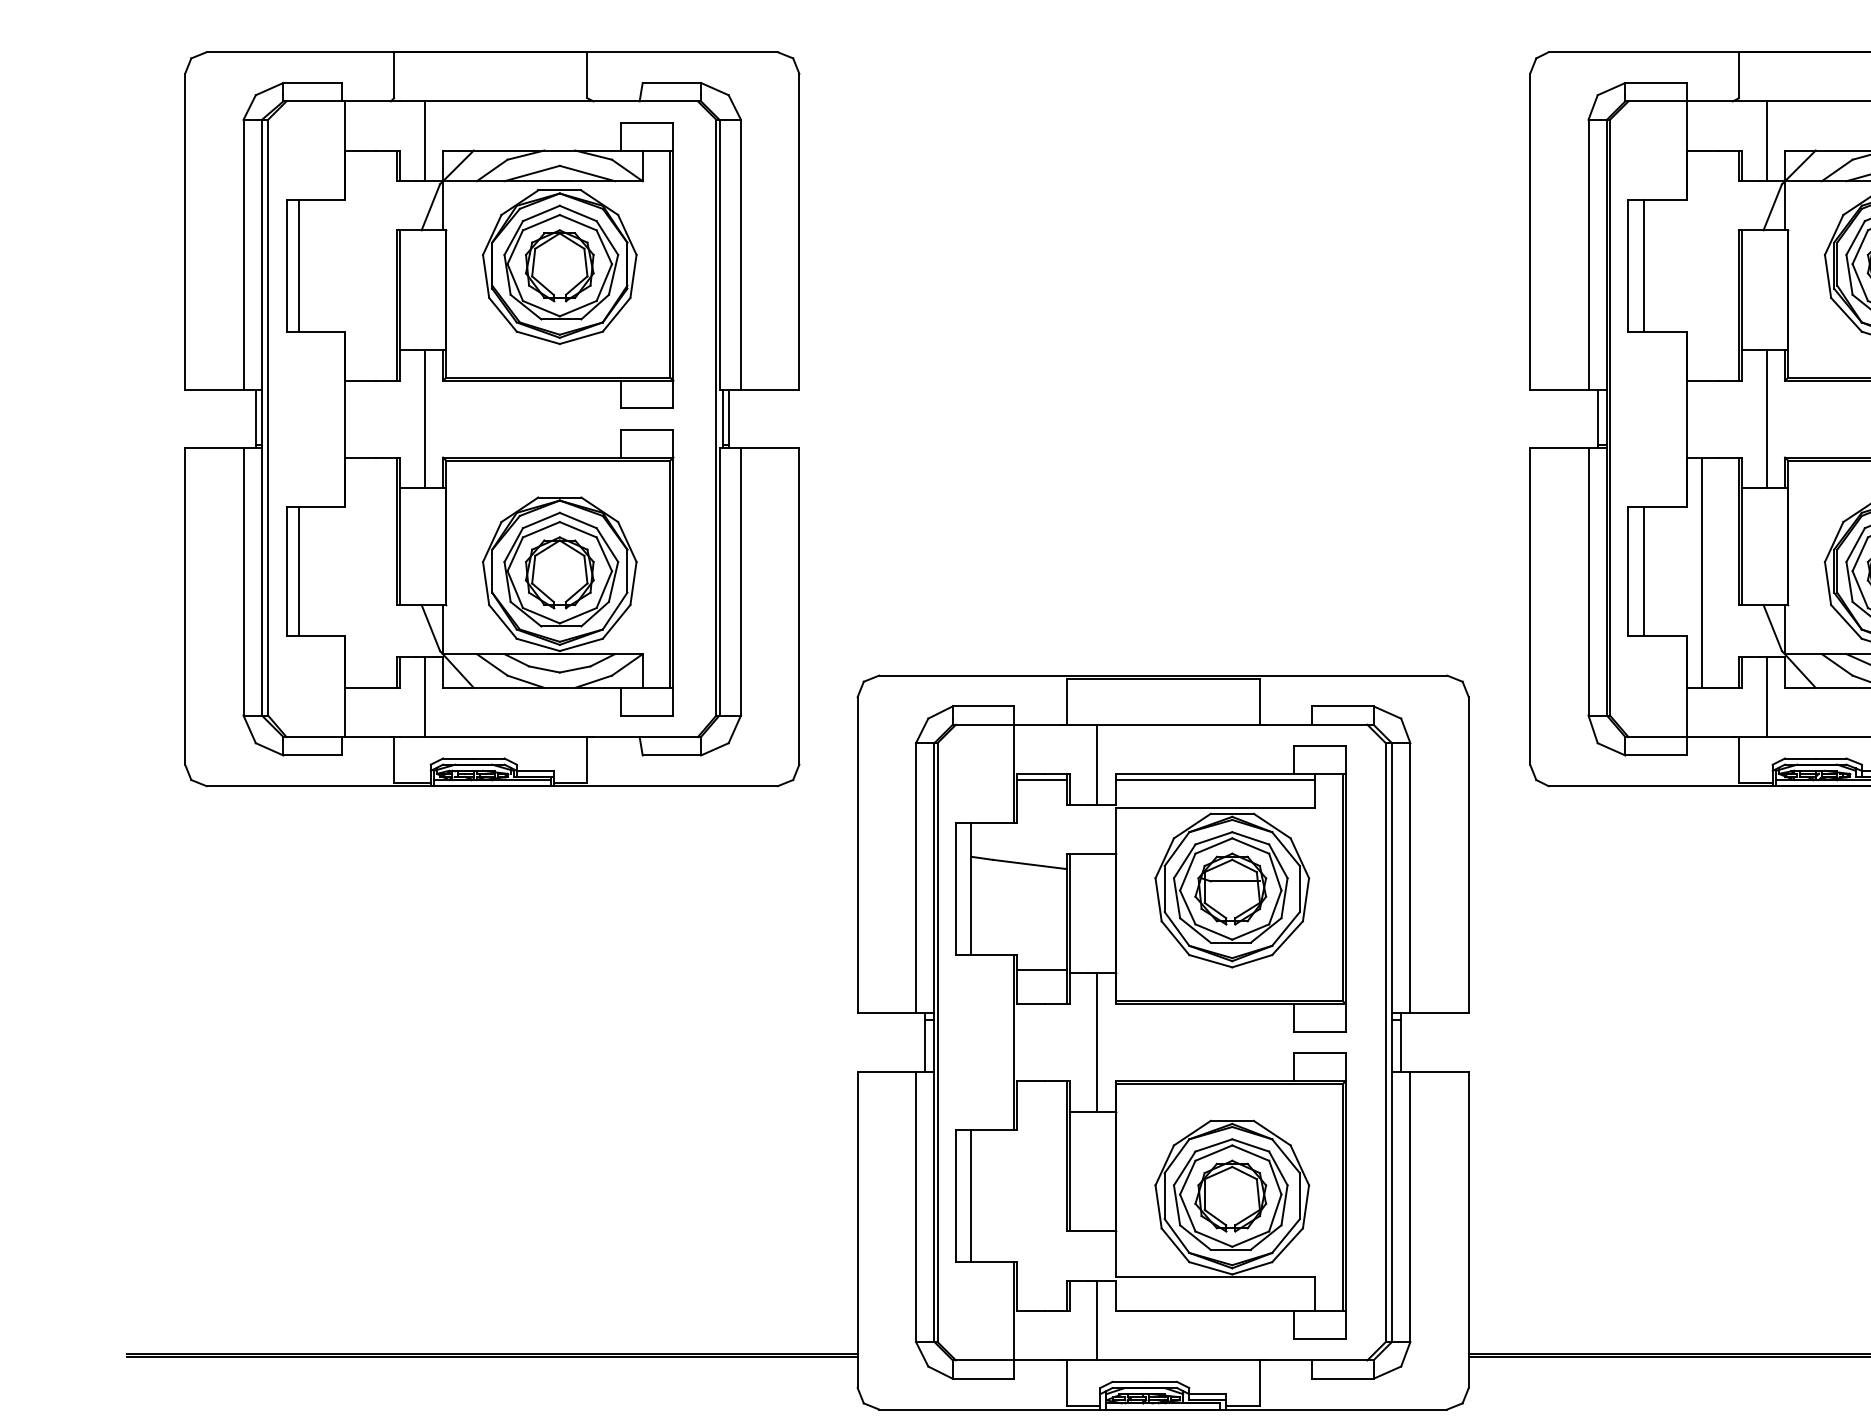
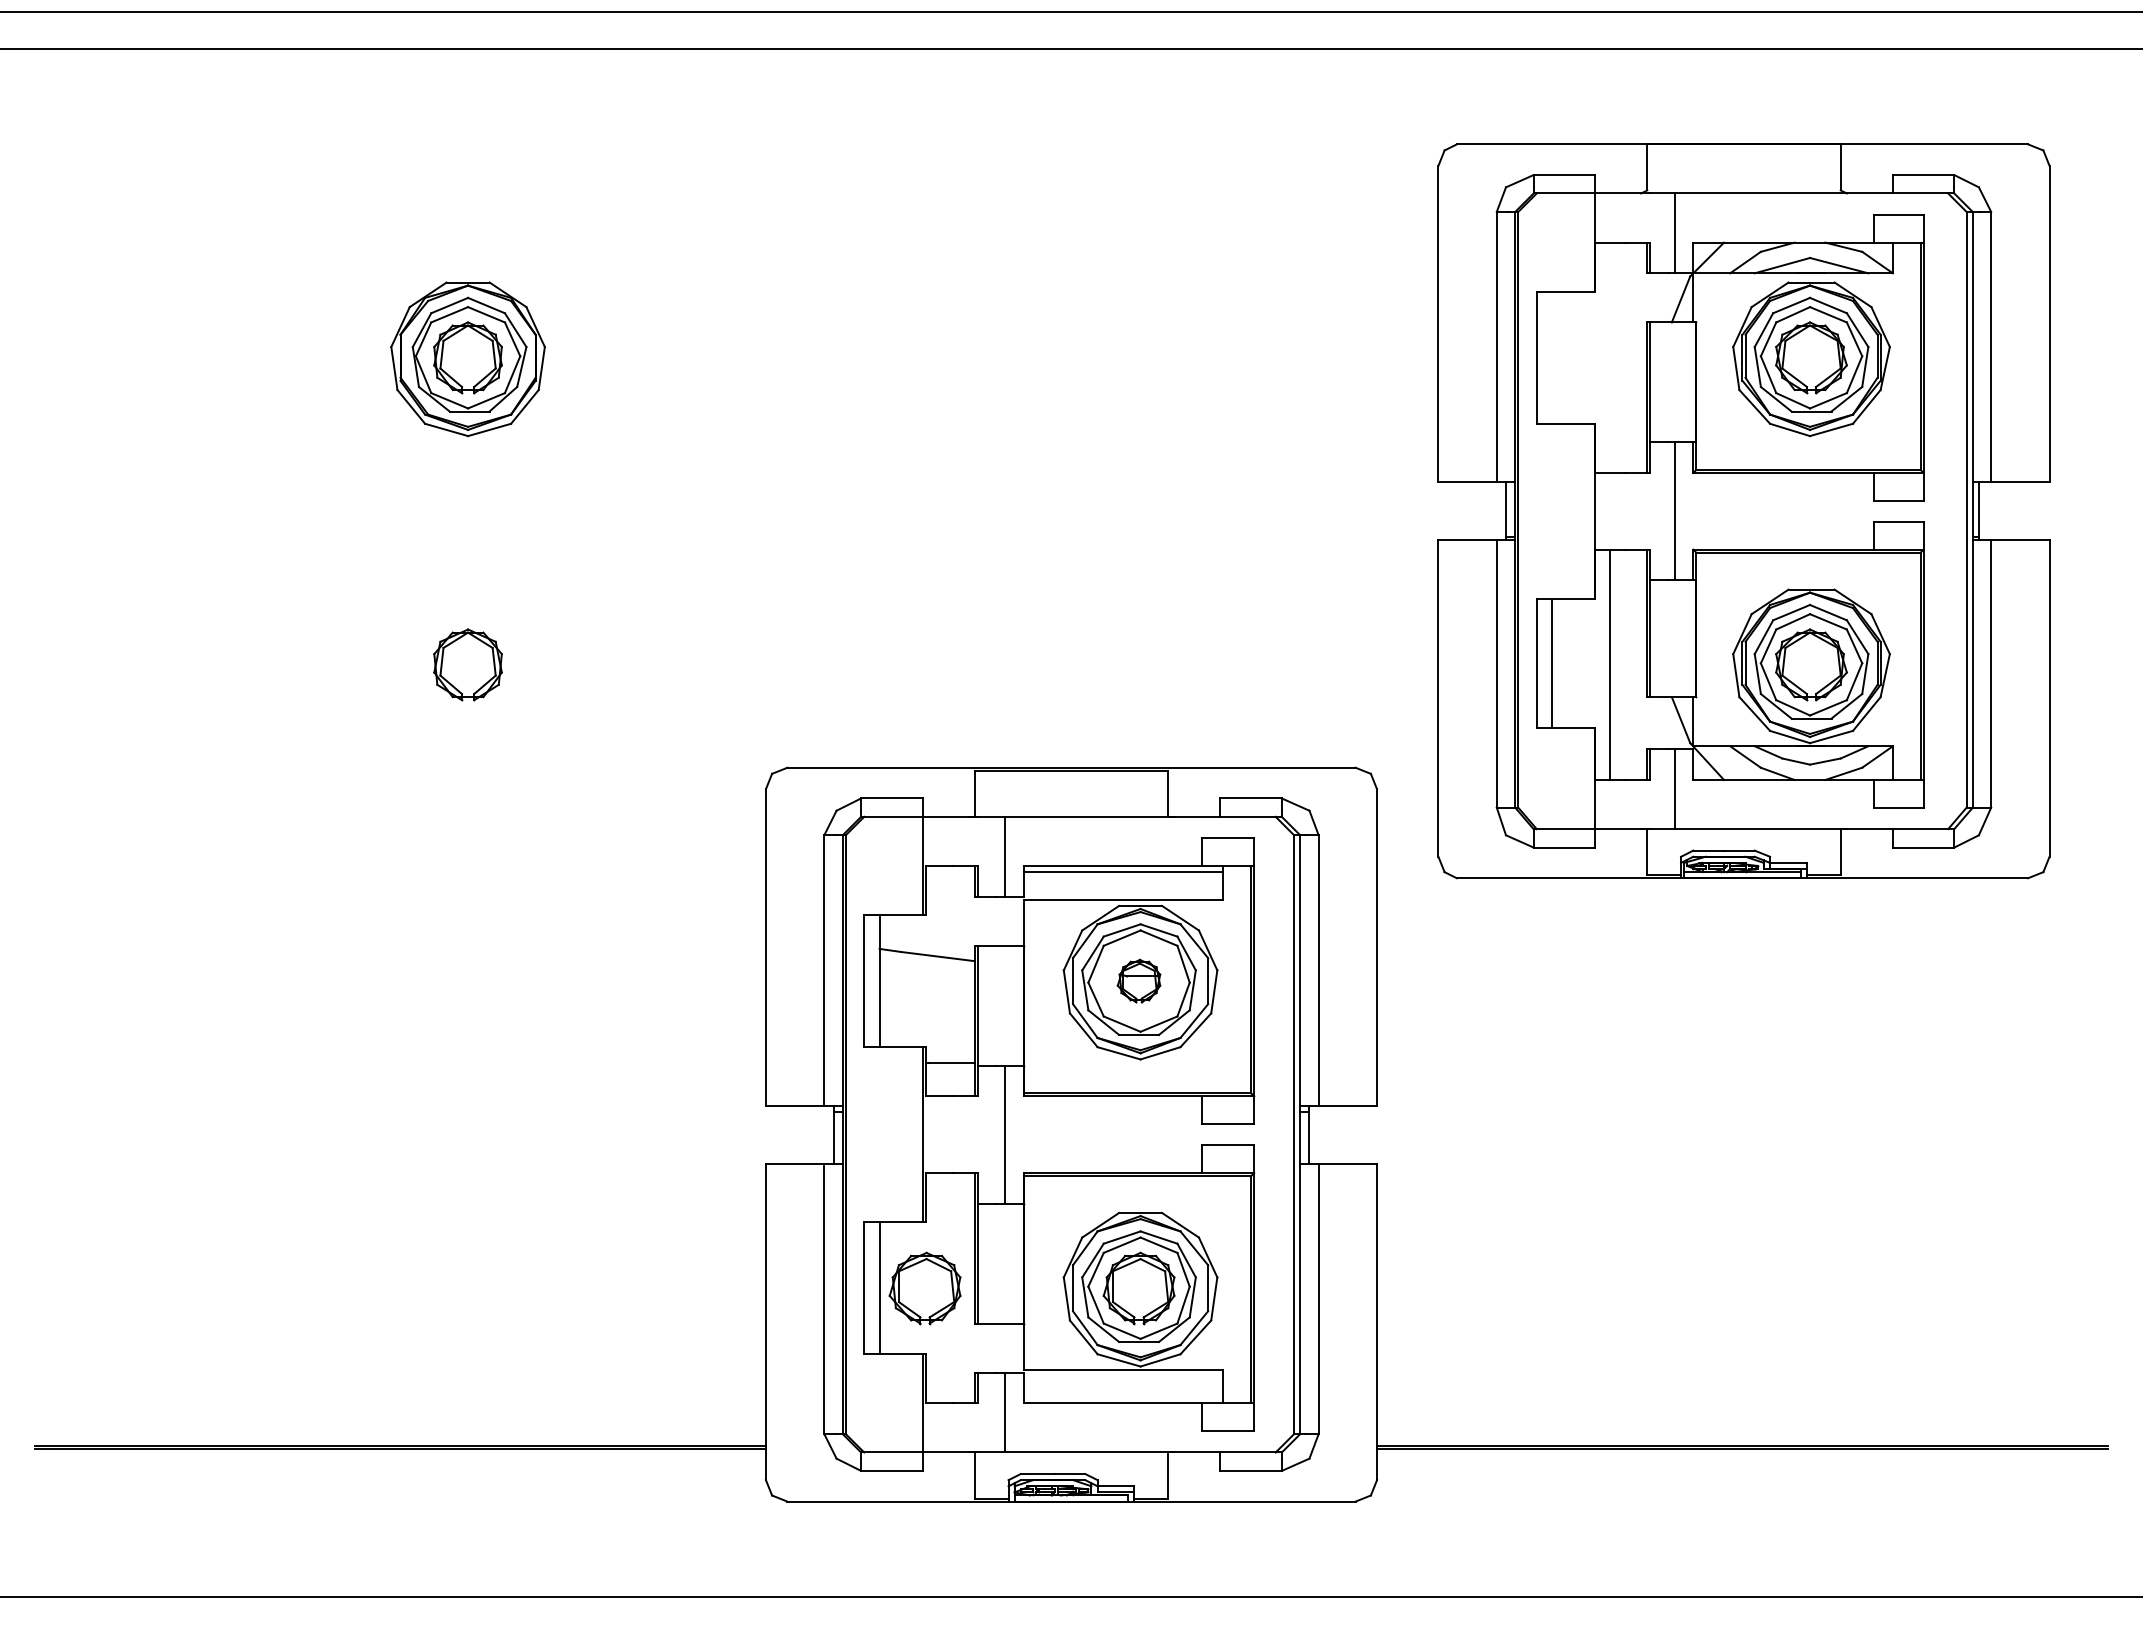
line: (1644, 265) -> (1552, 357), removed
part: (492, 419) -> (400, 511), removed
line: (1041, 780) -> (949, 872), removed
part: (1230, 888) -> (1138, 980), size x0.6
part: (1016, 1196) -> (924, 1288), added

